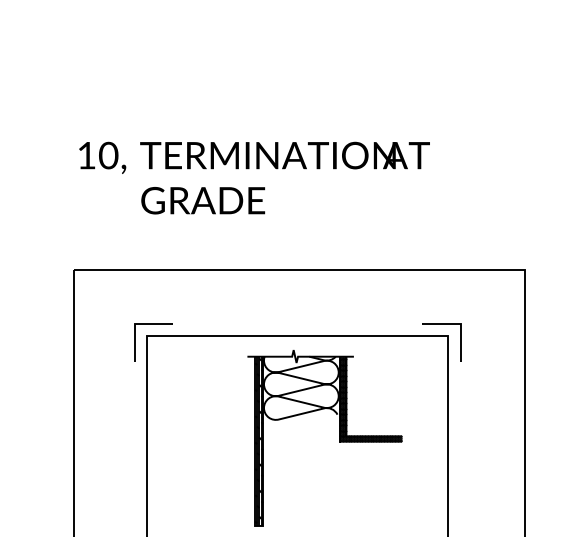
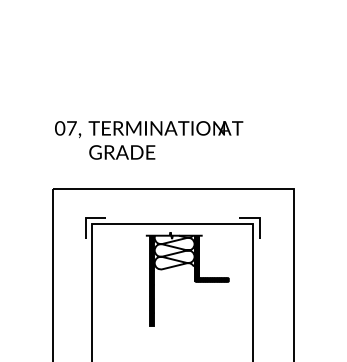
text: (96, 155) -> (65, 128), 10, -> 07,

